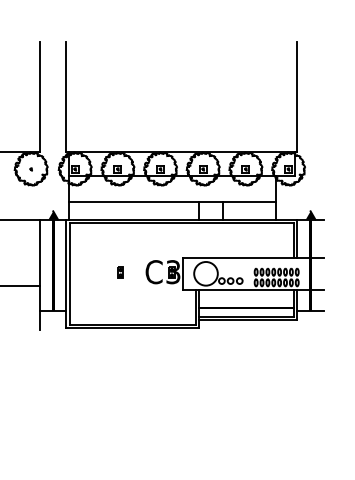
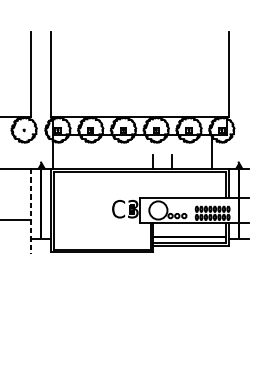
line: (172, 201) -> (132, 154), removed
part: (120, 272) -> (92, 209), removed
line: (40, 275) -> (31, 211), solid -> dashed

